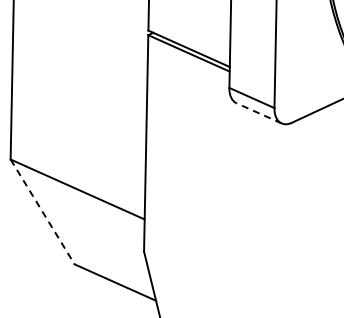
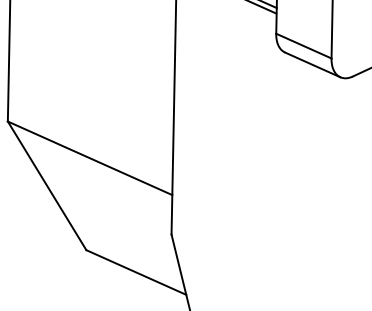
line: (259, 113) -> (313, 65), dashed -> solid
line: (42, 212) -> (46, 186), dashed -> solid

